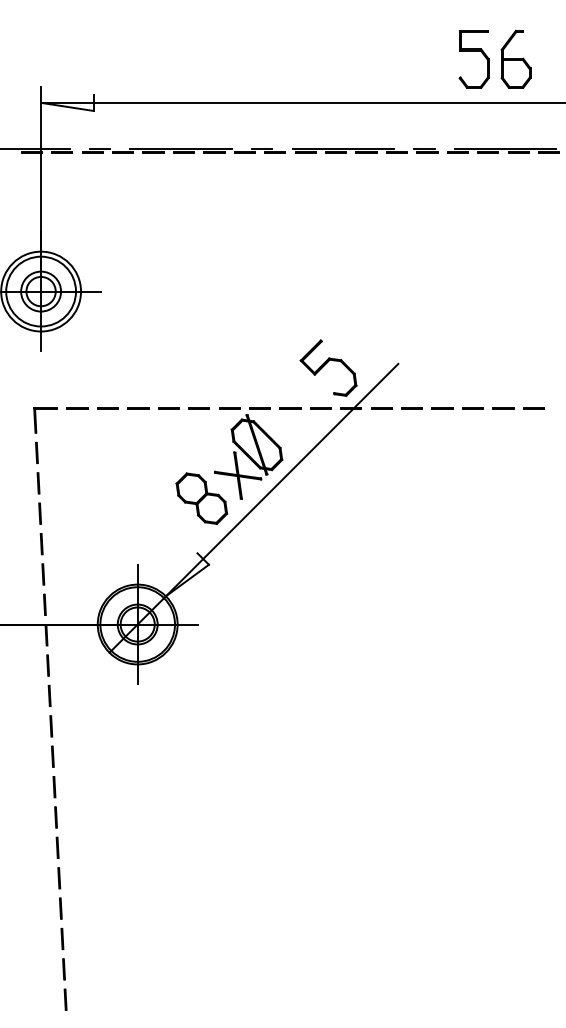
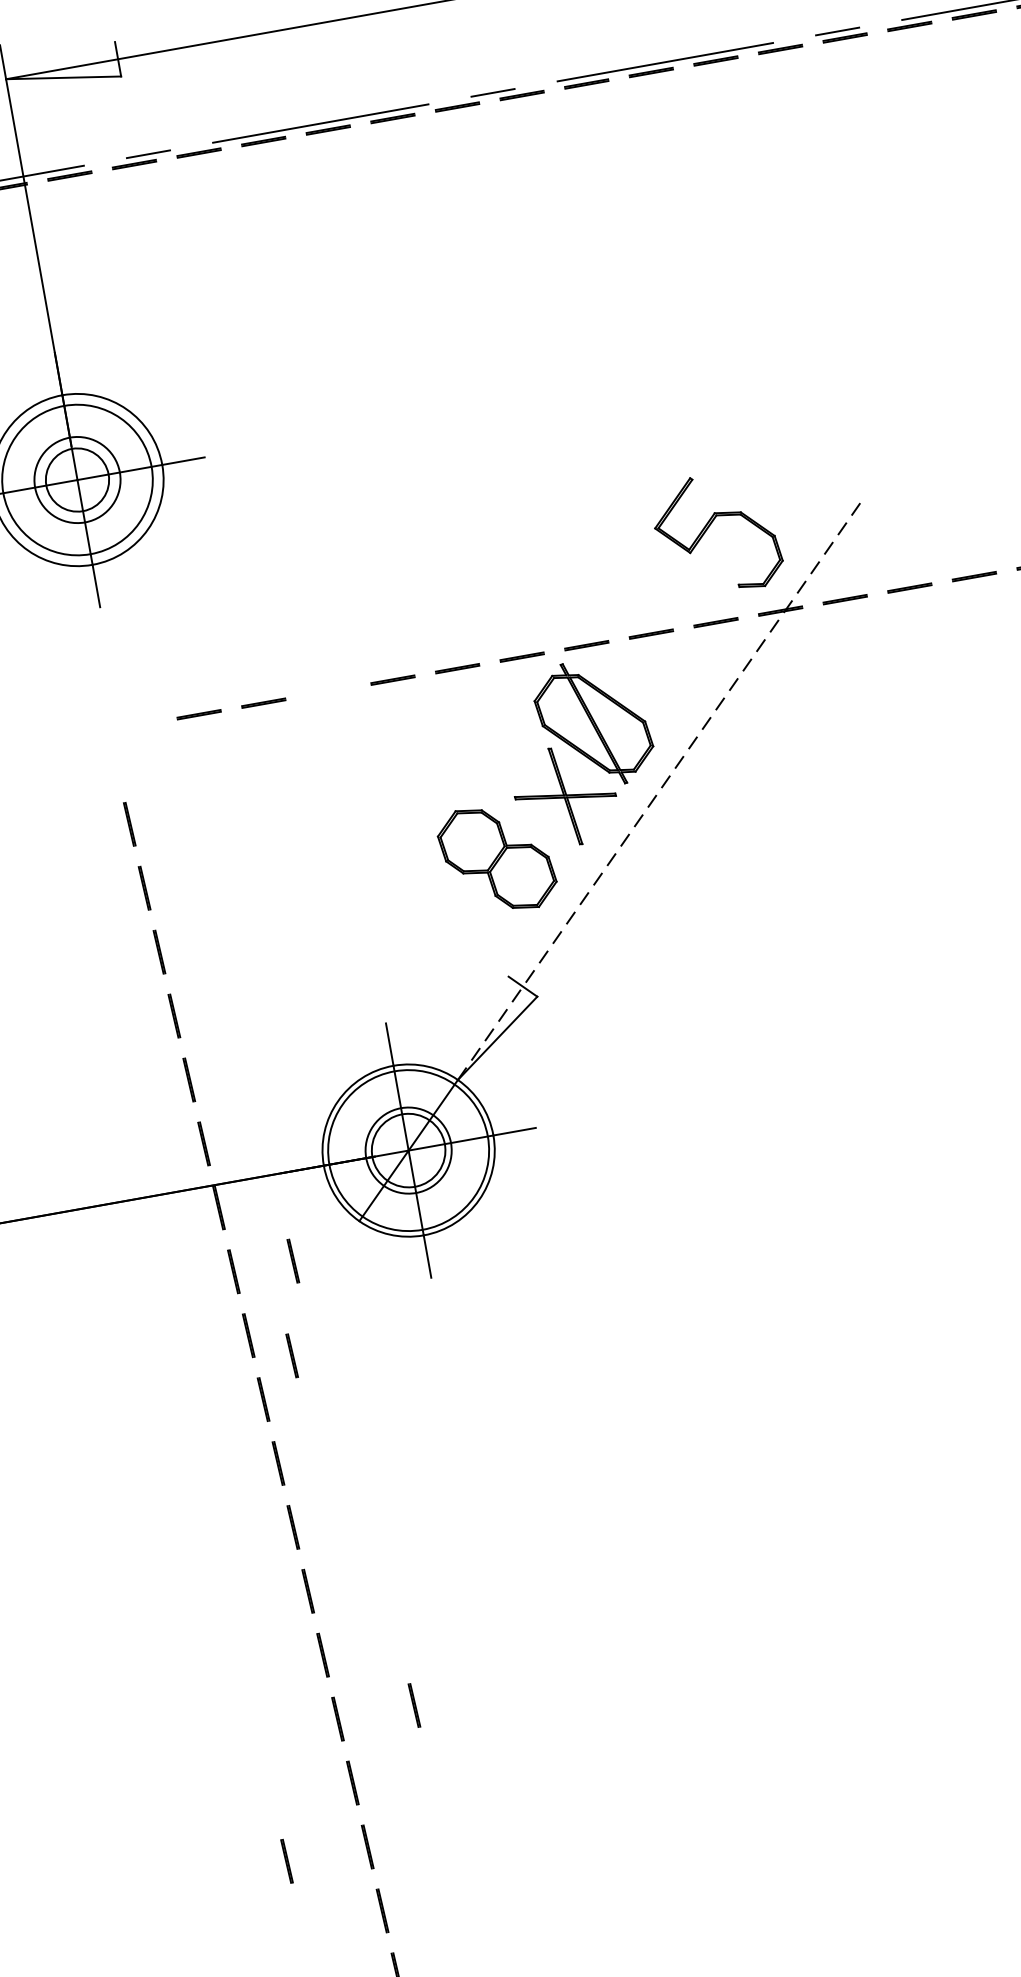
line: (138, 408) -> (328, 691), removed
part: (36, 420) -> (116, 755), removed
line: (282, 479) -> (661, 787), solid -> dashed
line: (75, 665) -> (291, 1261), added
line: (67, 708) -> (291, 1355), added
line: (95, 878) -> (415, 1705), added
line: (24, 938) -> (286, 1860), added

